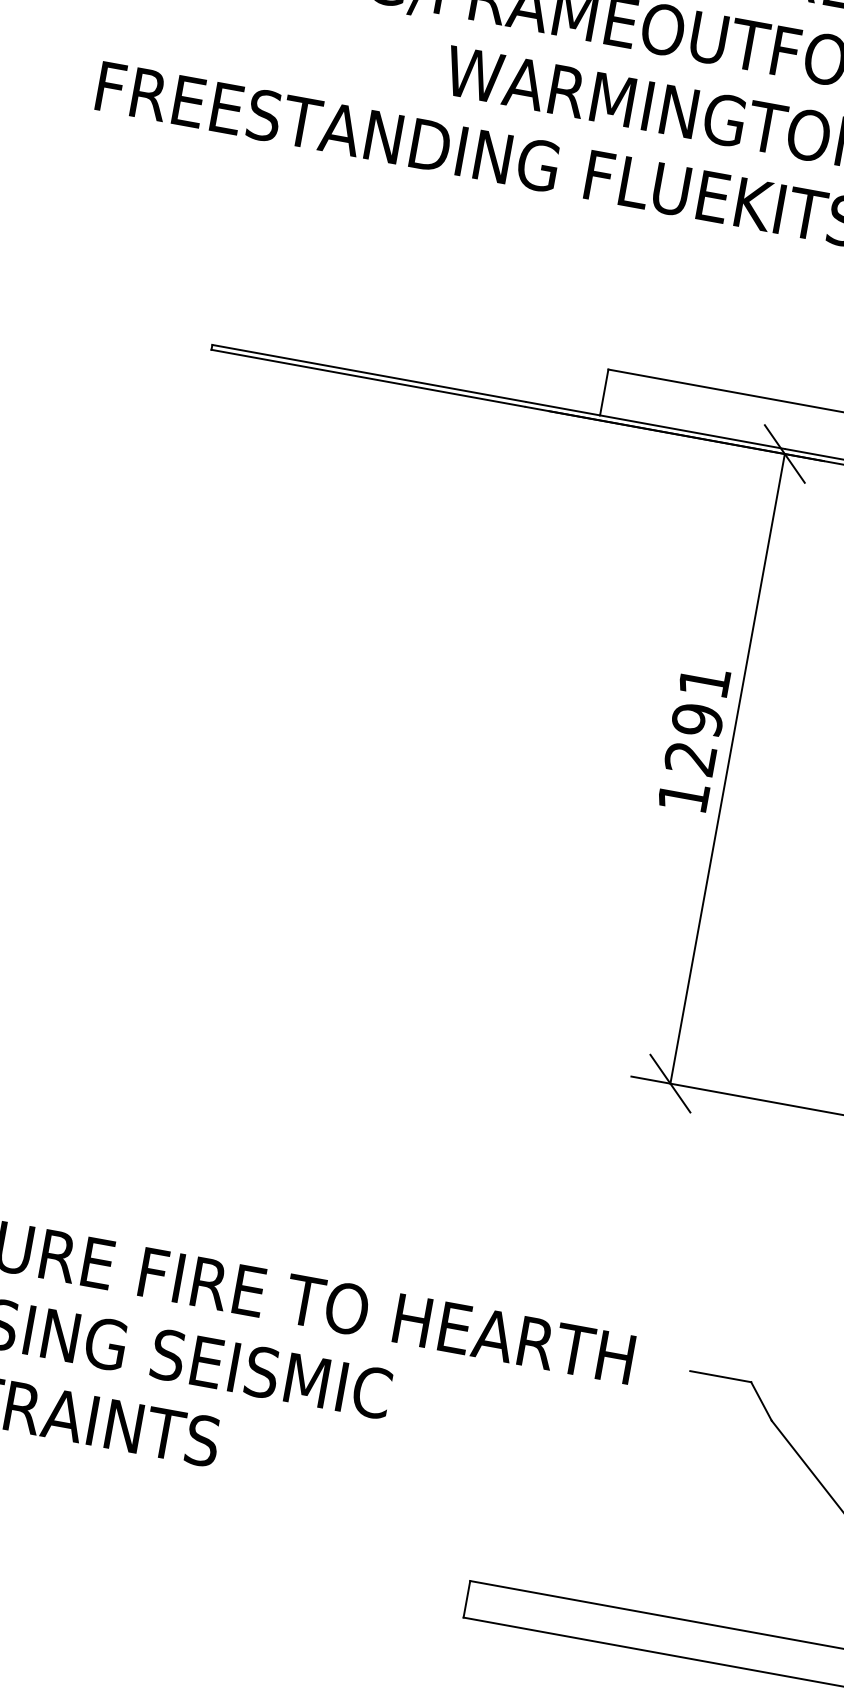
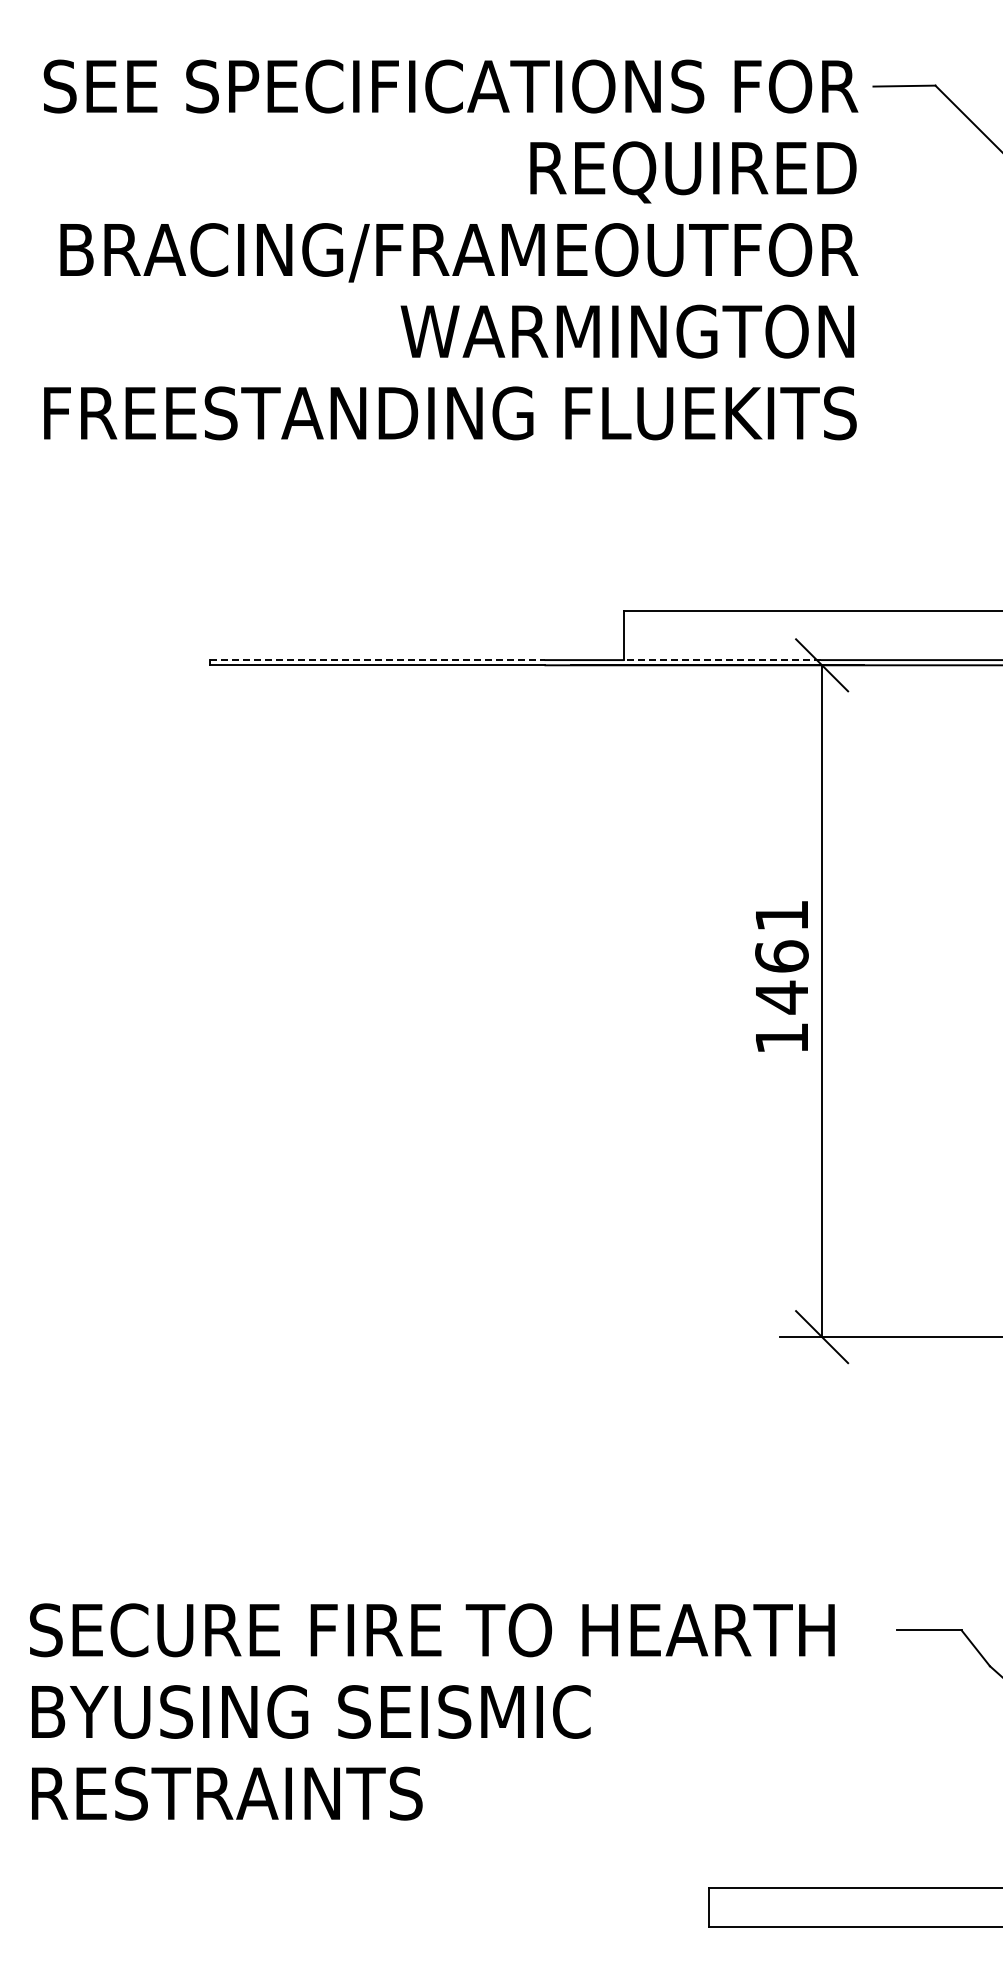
line: (368, 373) -> (377, 660), solid -> dashed
line: (691, 432) -> (721, 660), solid -> dashed
text: (693, 739) -> (781, 977), 1291 -> 1461

